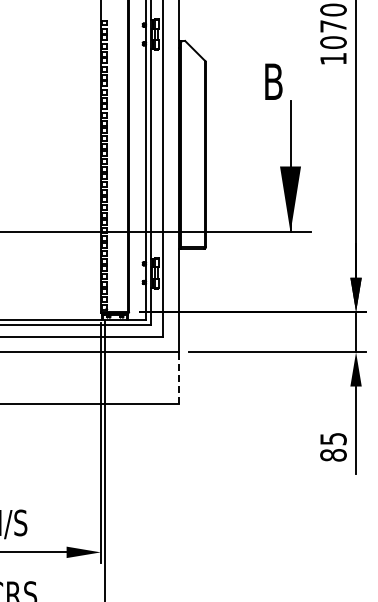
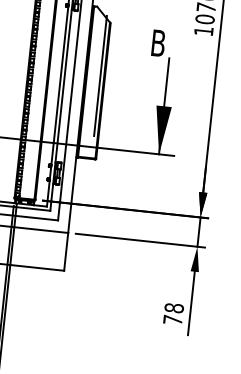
line: (199, 134) -> (100, 75), added
line: (178, 378) -> (66, 252), dashed -> solid
text: (333, 446) -> (173, 313), 85 -> 78

